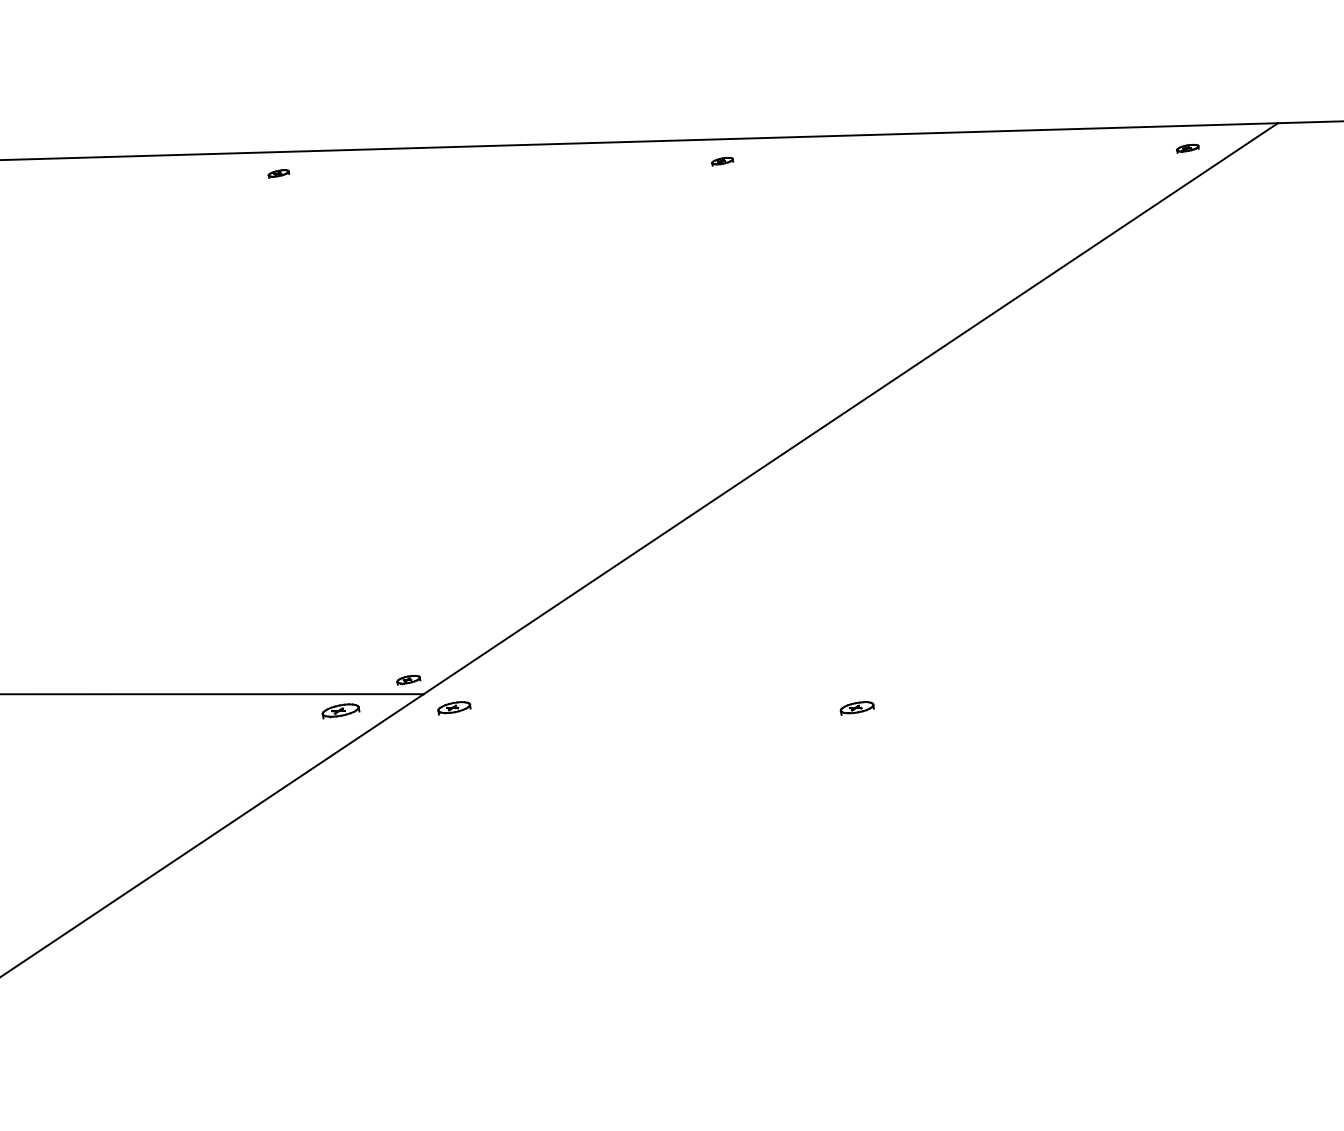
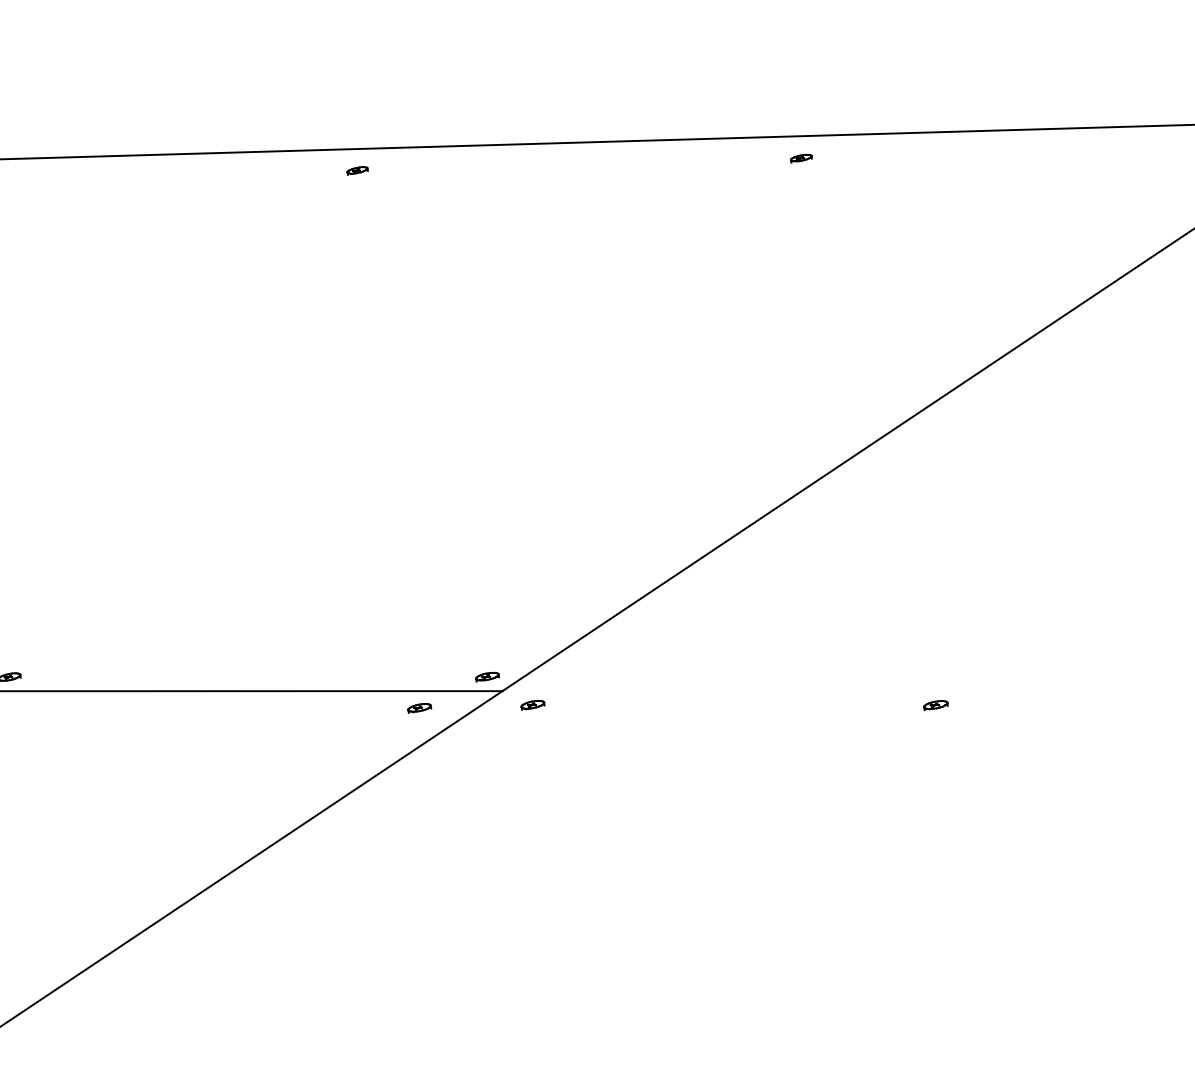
part: (453, 708) -> (532, 705), size x0.71
part: (856, 708) -> (935, 705), size x0.71
part: (340, 711) -> (419, 708), size x0.62

